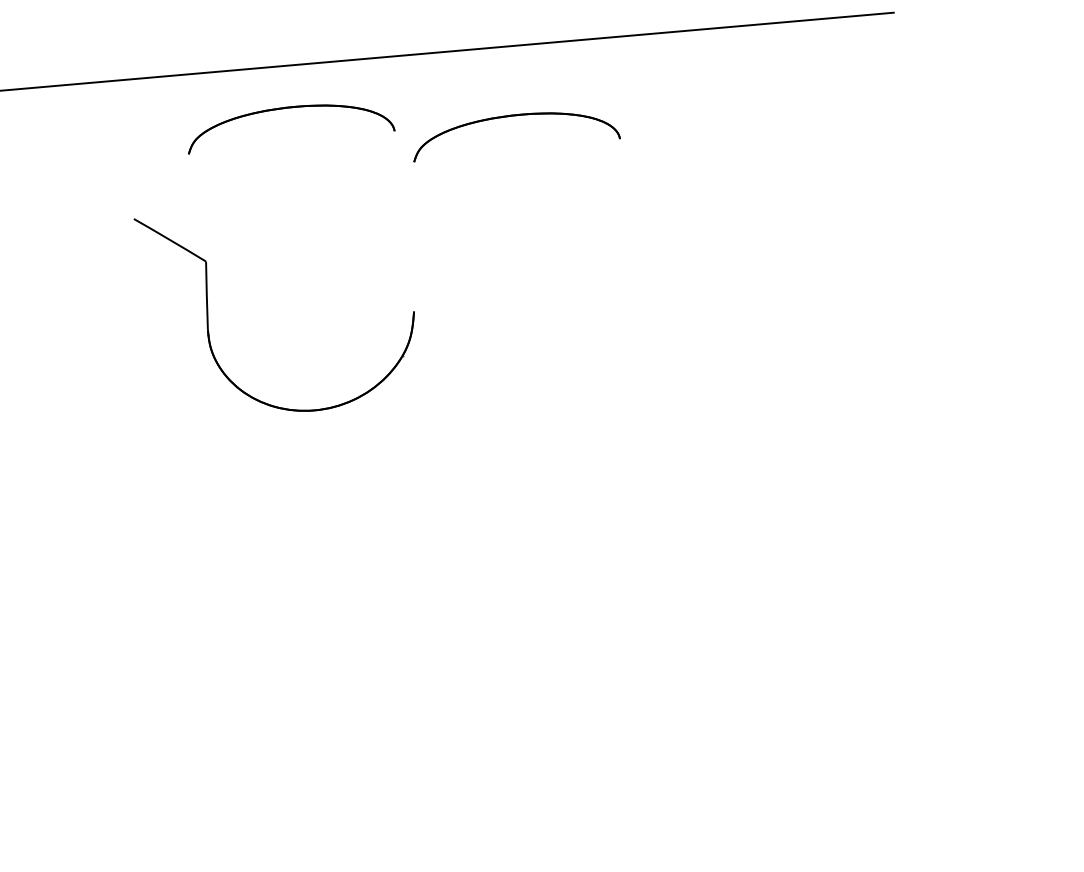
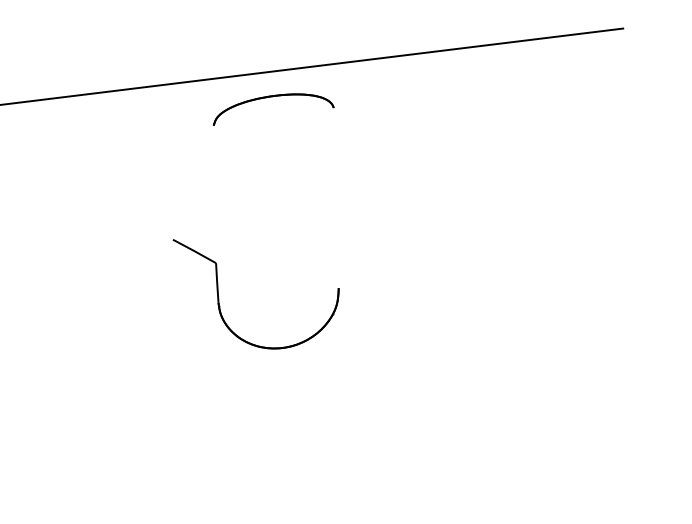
part: (516, 117) -> (404, 97), removed
part: (209, 320) -> (219, 297), moved

